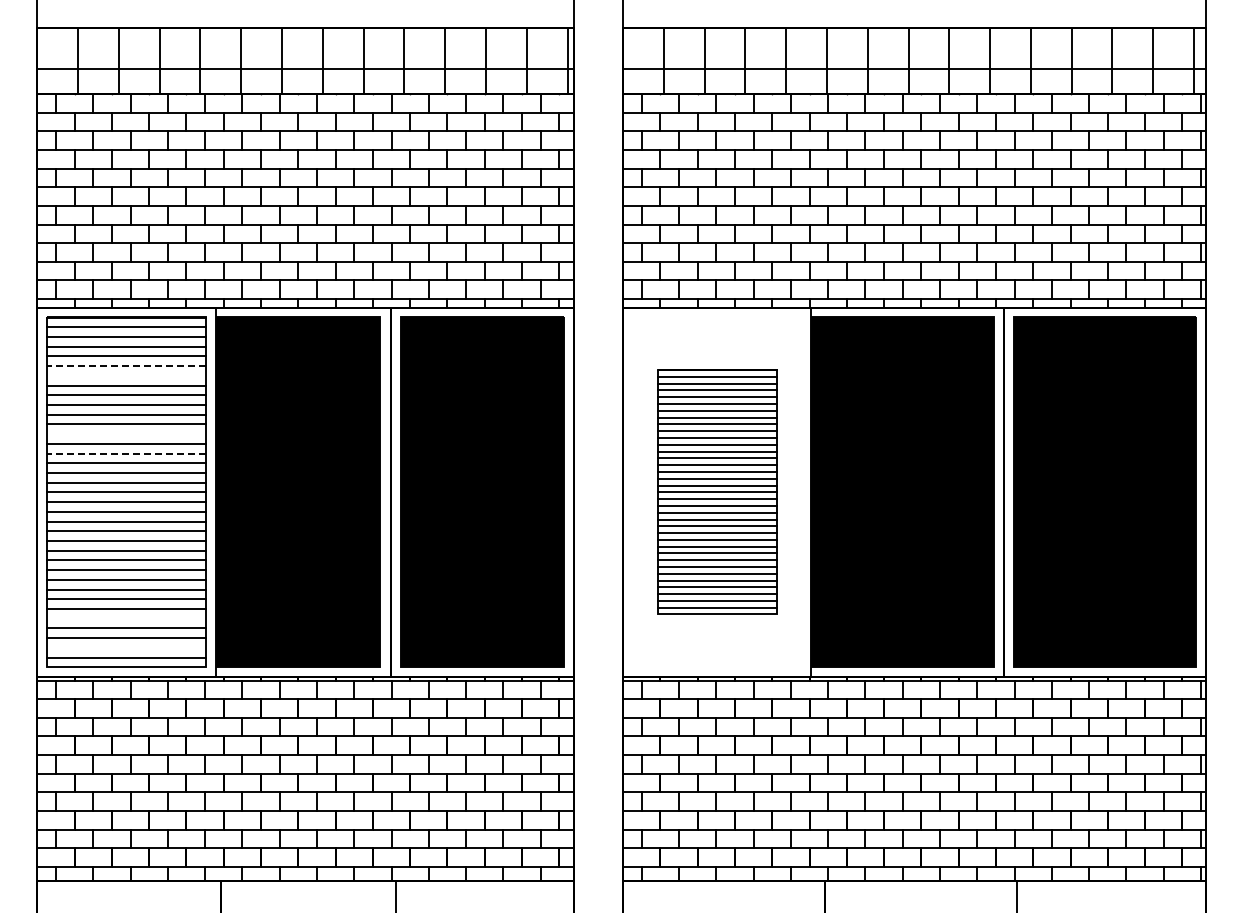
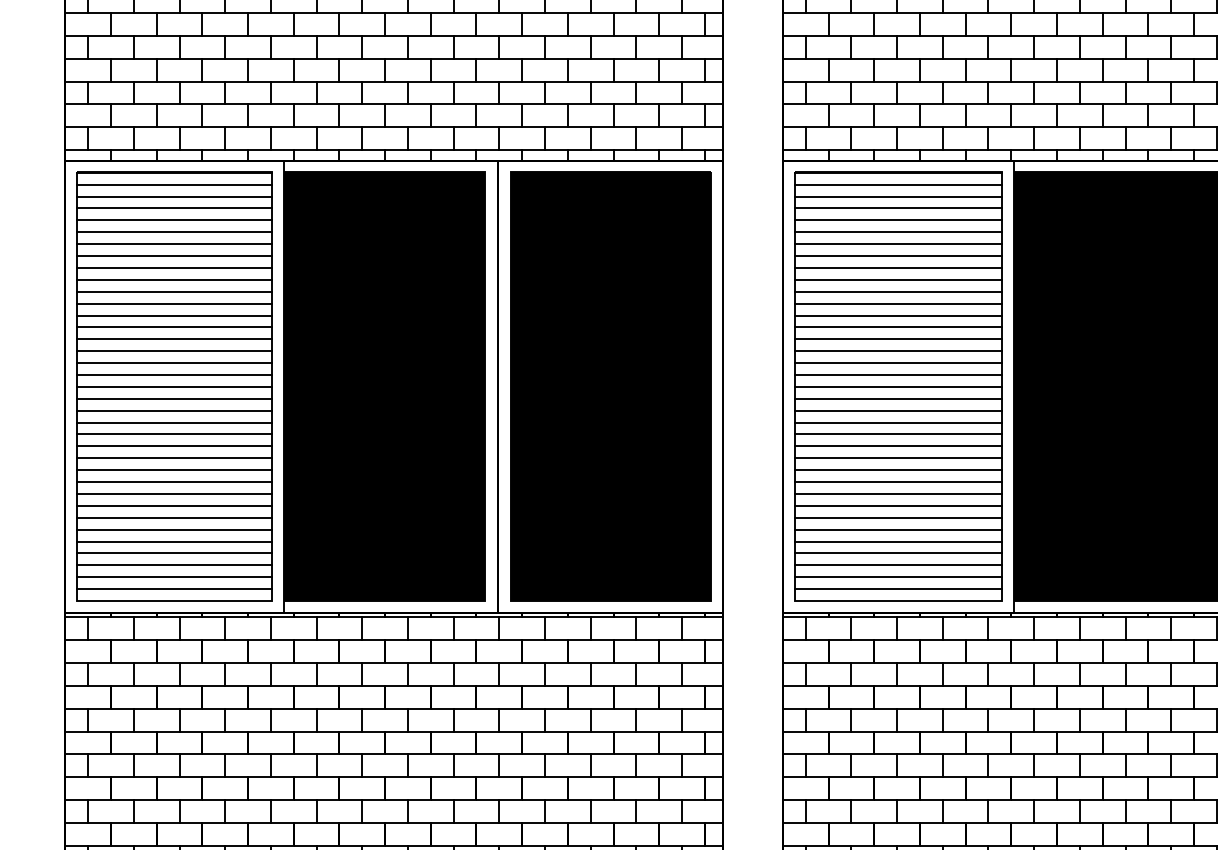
line: (126, 366) -> (174, 232), dashed -> solid
line: (126, 375) -> (174, 243), added
line: (126, 434) -> (174, 315), added
line: (126, 453) -> (174, 339), dashed -> solid
part: (717, 491) -> (898, 385), size x1.43
line: (126, 618) -> (174, 541), added
line: (126, 647) -> (174, 576), added

